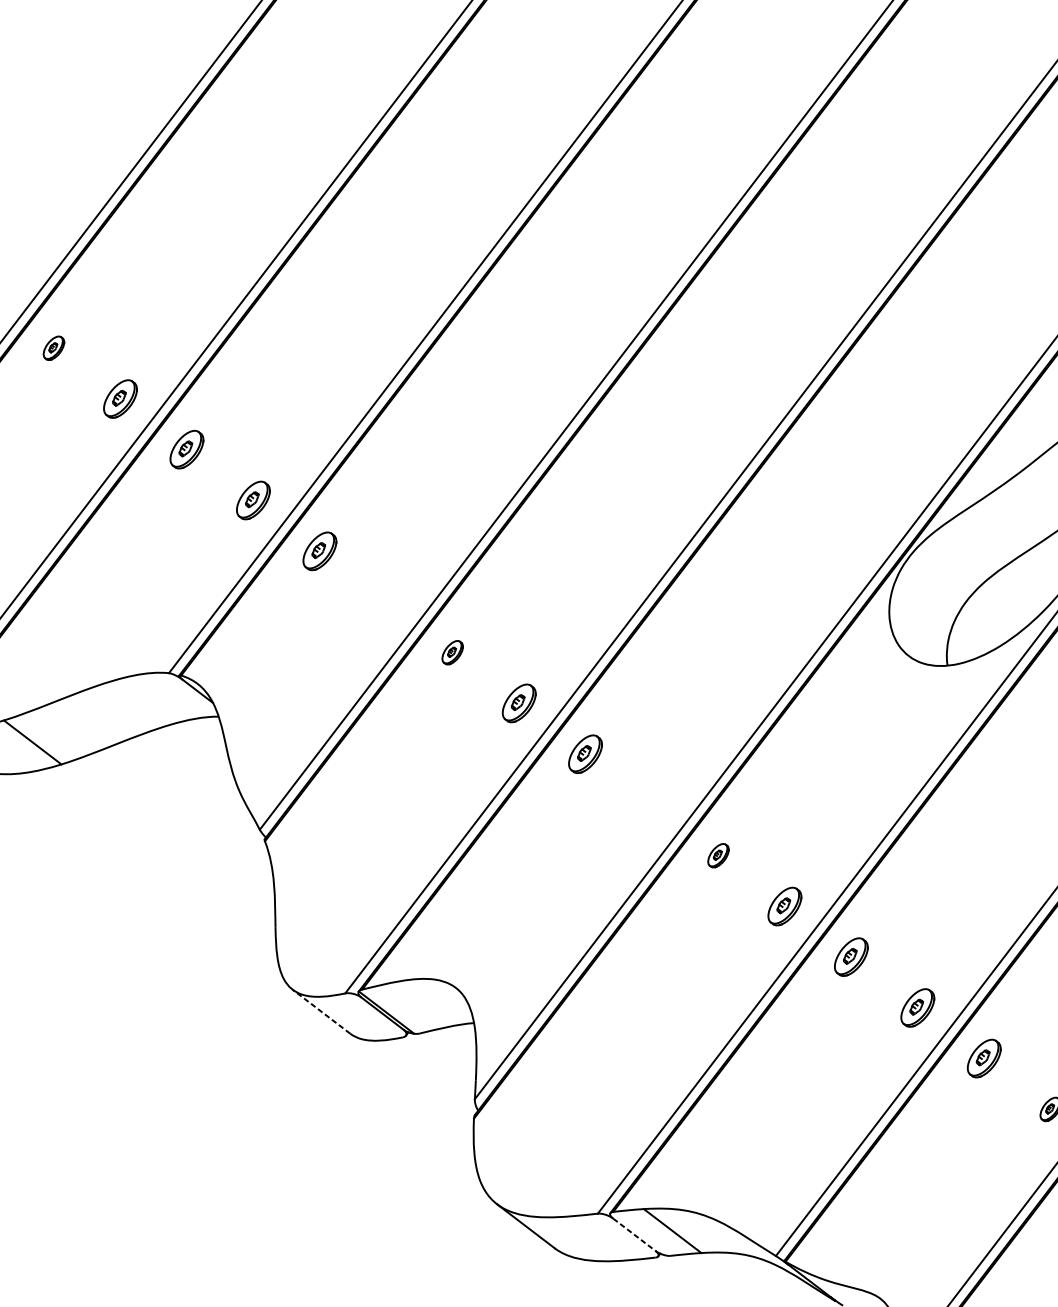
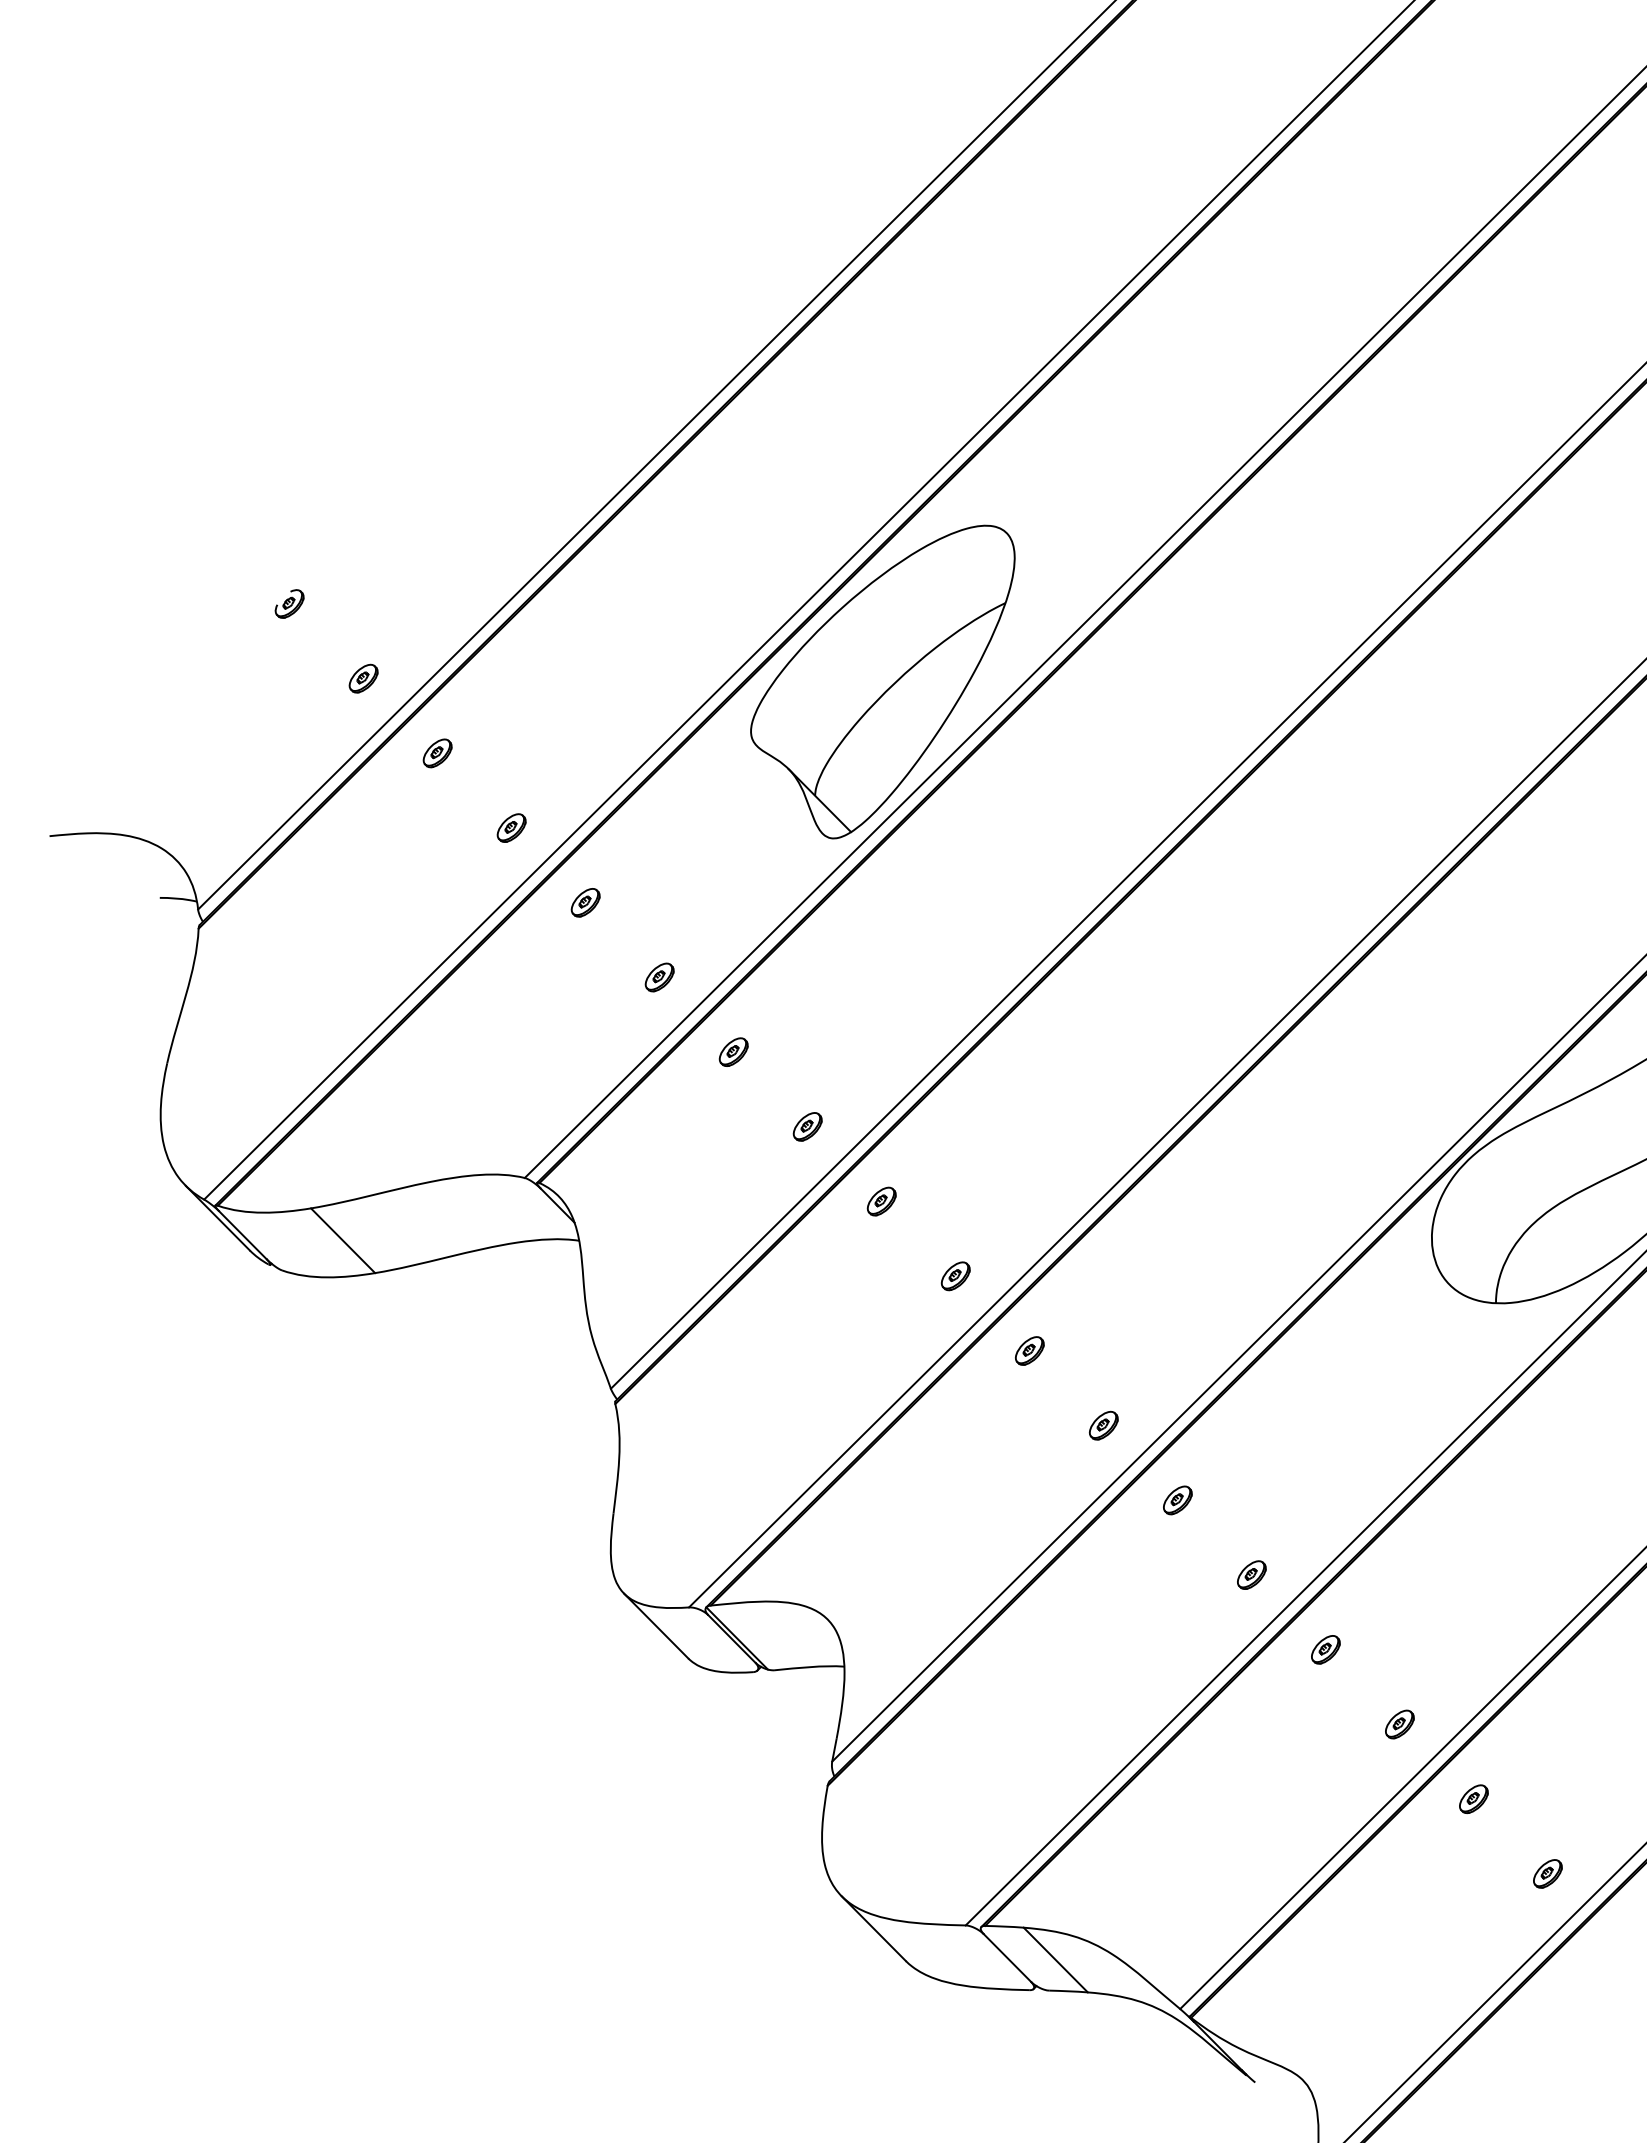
part: (396, 243) -> (882, 681), added
part: (120, 398) -> (511, 827), size x0.62
part: (186, 449) -> (585, 902), size x0.62
part: (253, 500) -> (659, 977), size x0.62
part: (319, 550) -> (733, 1051), size x0.62
part: (385, 601) -> (807, 1126), added
part: (518, 703) -> (955, 1276), size x0.62
part: (585, 753) -> (1029, 1350), size x0.62
part: (651, 804) -> (1103, 1425), added
part: (784, 906) -> (1251, 1574), size x0.62
part: (851, 957) -> (1325, 1649), size x0.62
part: (917, 1007) -> (1399, 1724), size x0.62
line: (321, 1012) -> (656, 1626), dashed -> solid
part: (984, 1058) -> (1473, 1799), size x0.62
line: (634, 1235) -> (1007, 1958), dashed -> solid

